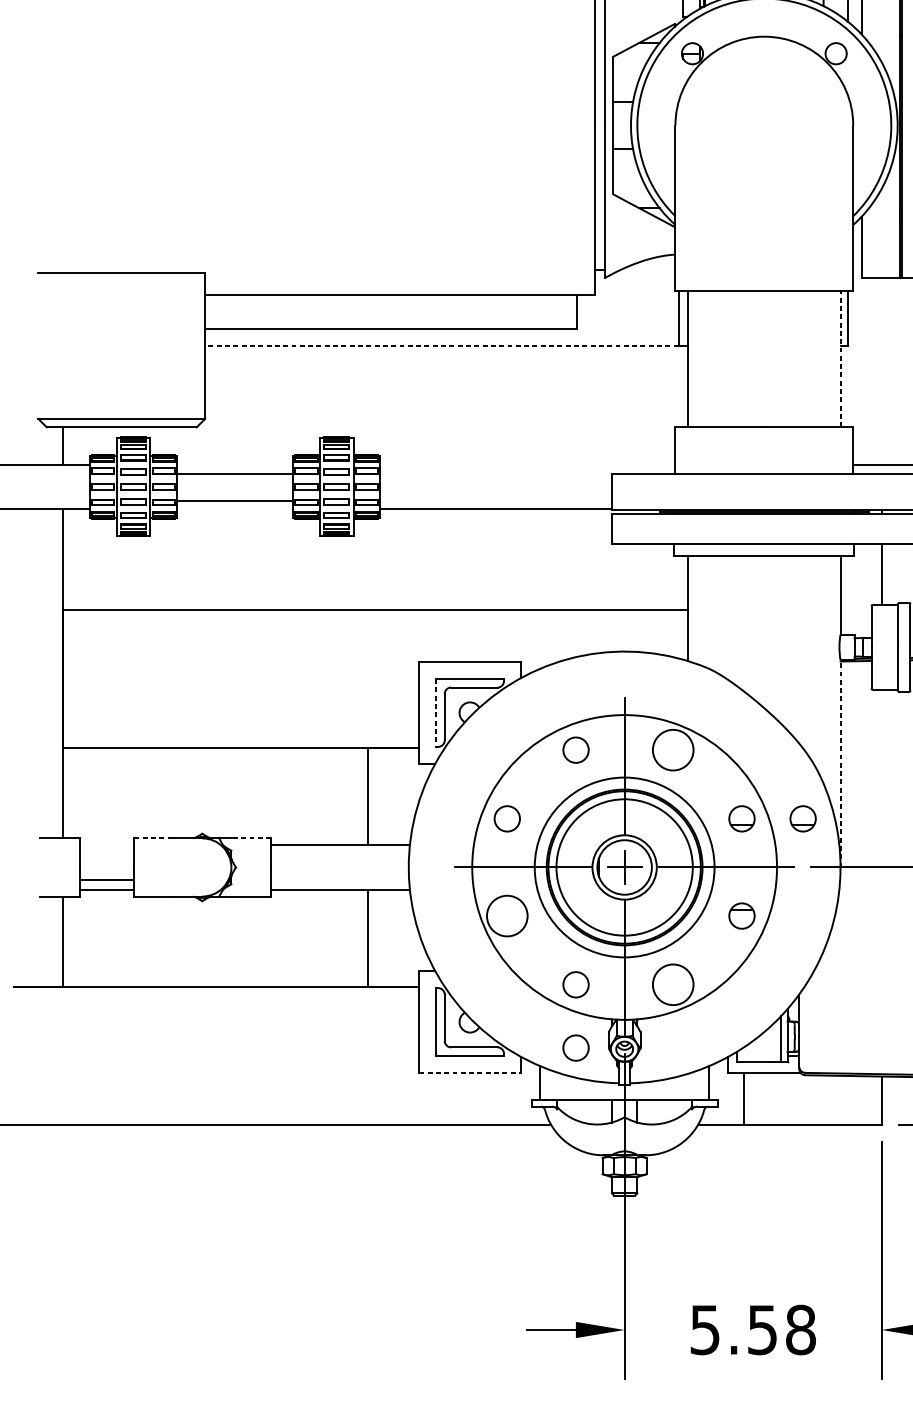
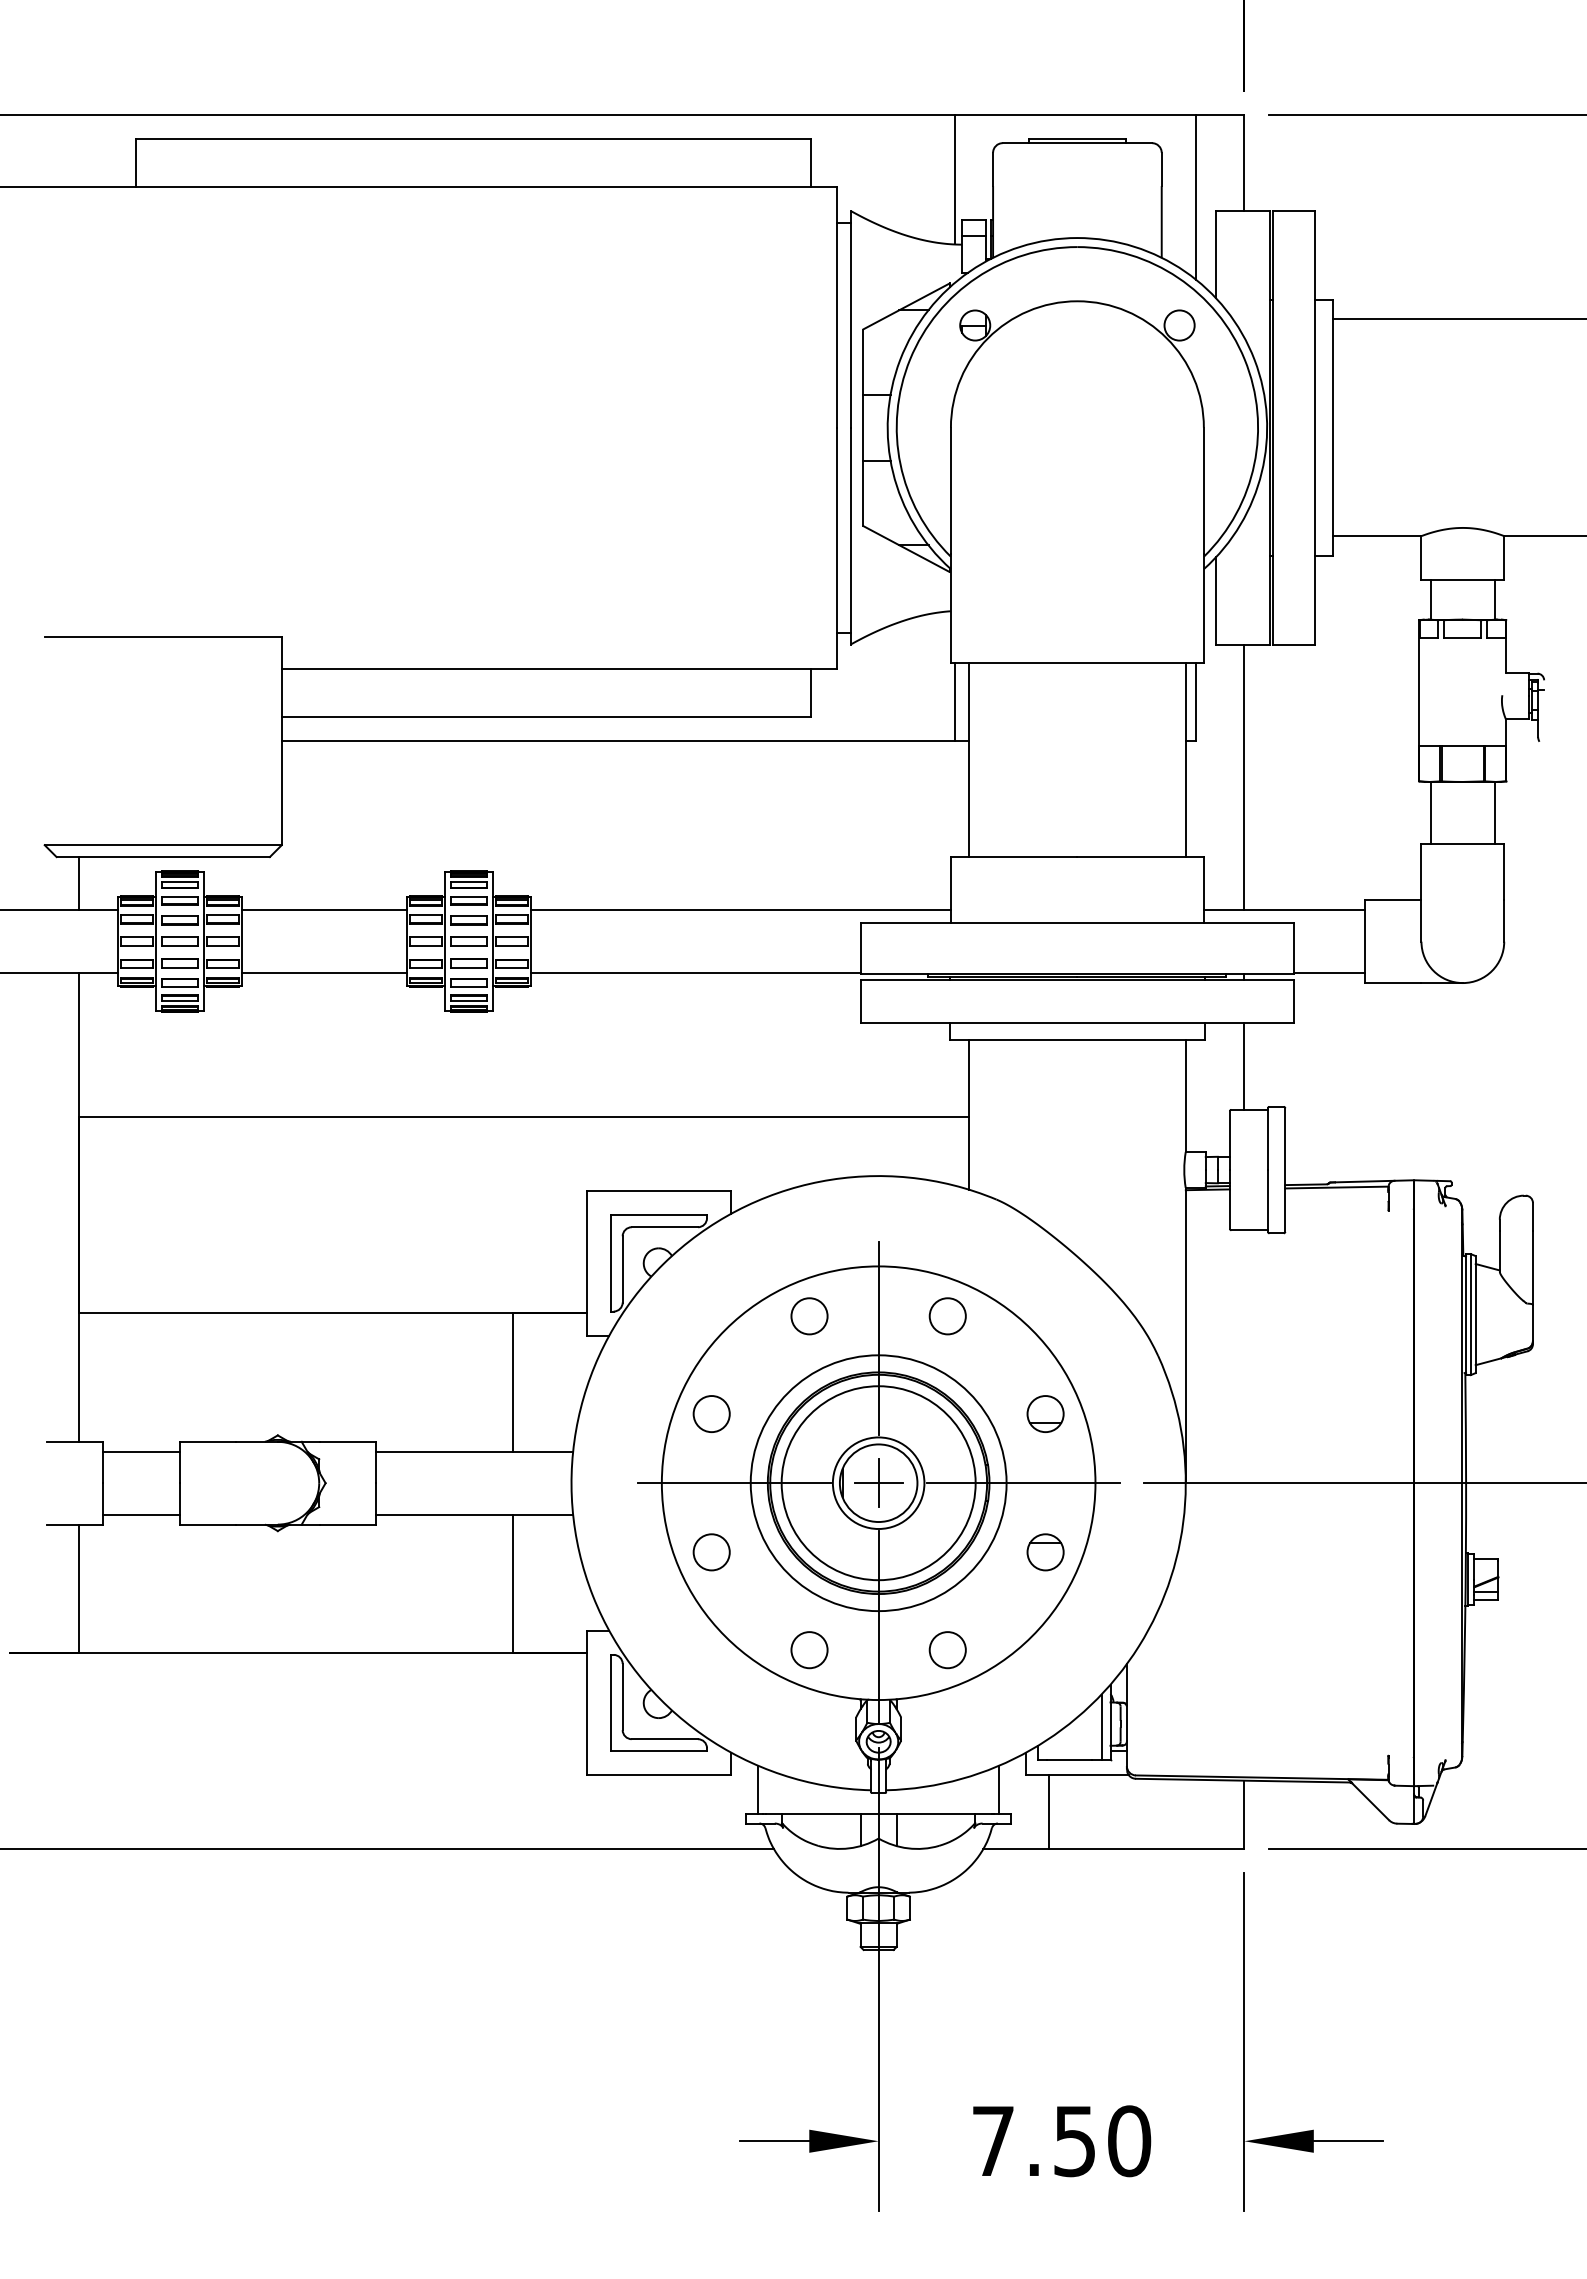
line: (441, 345) -> (618, 740), dashed -> solid
line: (840, 358) -> (1185, 759), dashed -> solid
line: (881, 371) -> (1244, 777), added
line: (527, 464) -> (740, 910), added
line: (235, 474) -> (324, 973), moved
line: (235, 501) -> (324, 910), moved
line: (436, 713) -> (610, 1263), dashed -> solid
circle: (673, 750) -> (947, 1316), size x0.62
line: (840, 763) -> (1185, 1335), dashed -> solid
part: (803, 818) -> (1132, 1413), removed
line: (152, 838) -> (207, 1441), dashed -> solid
line: (251, 838) -> (347, 1441), dashed -> solid
line: (106, 880) -> (141, 1451), moved
circle: (507, 916) -> (711, 1552), size x0.62
circle: (673, 985) -> (947, 1650), size x0.62
circle: (576, 1048) -> (809, 1740), removed
line: (470, 1072) -> (659, 1775), dashed -> solid
text: (753, 1330) -> (1061, 2141), 5.58 -> 7.50

